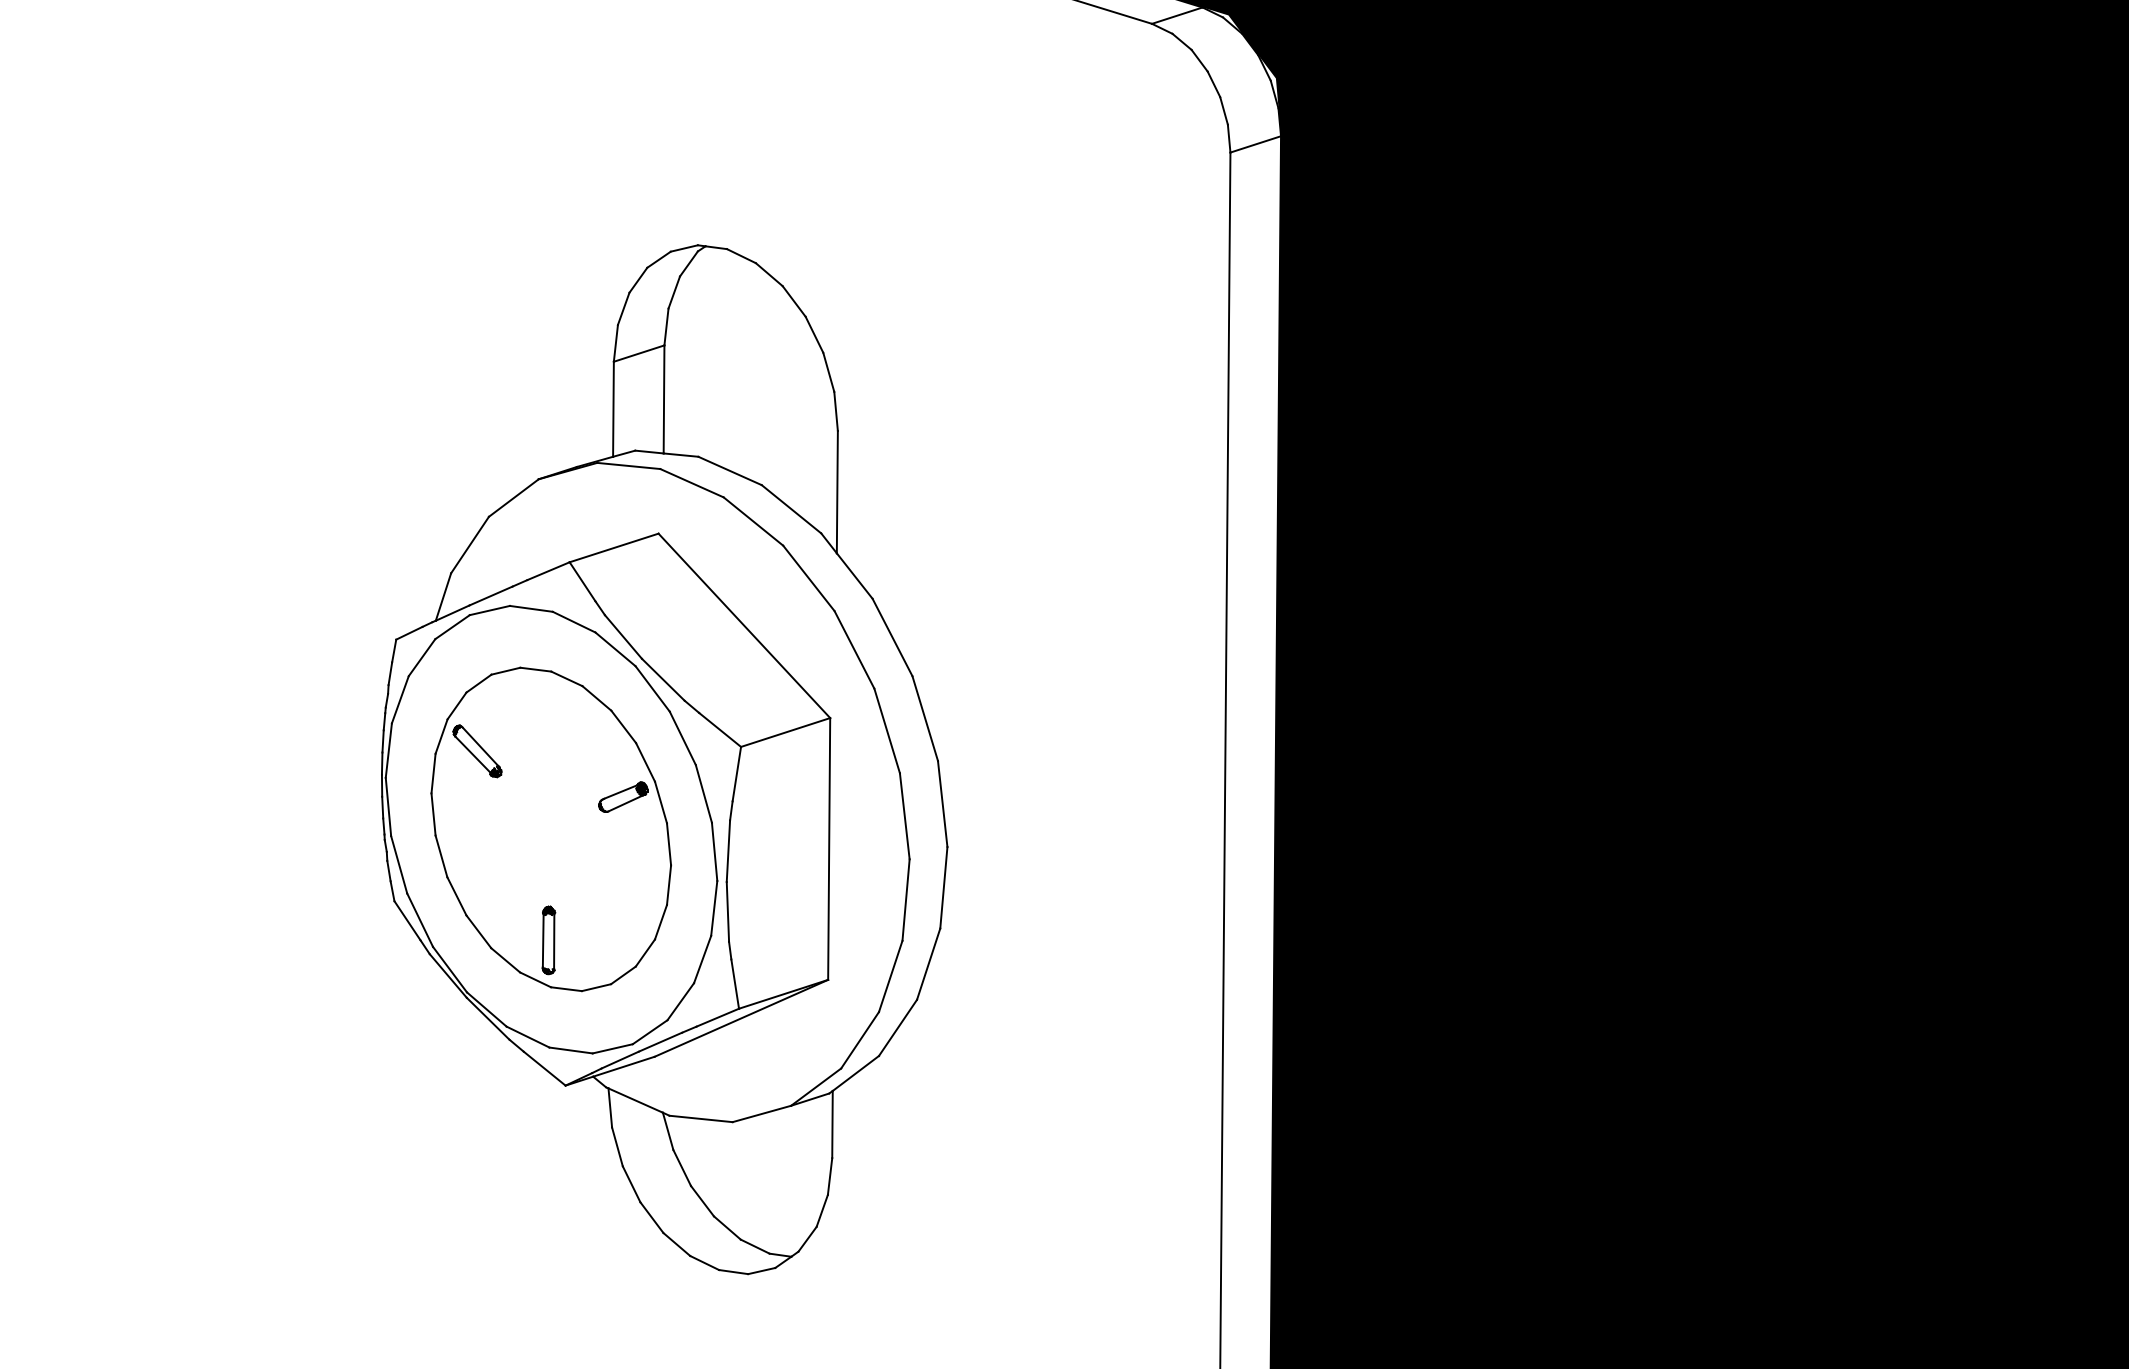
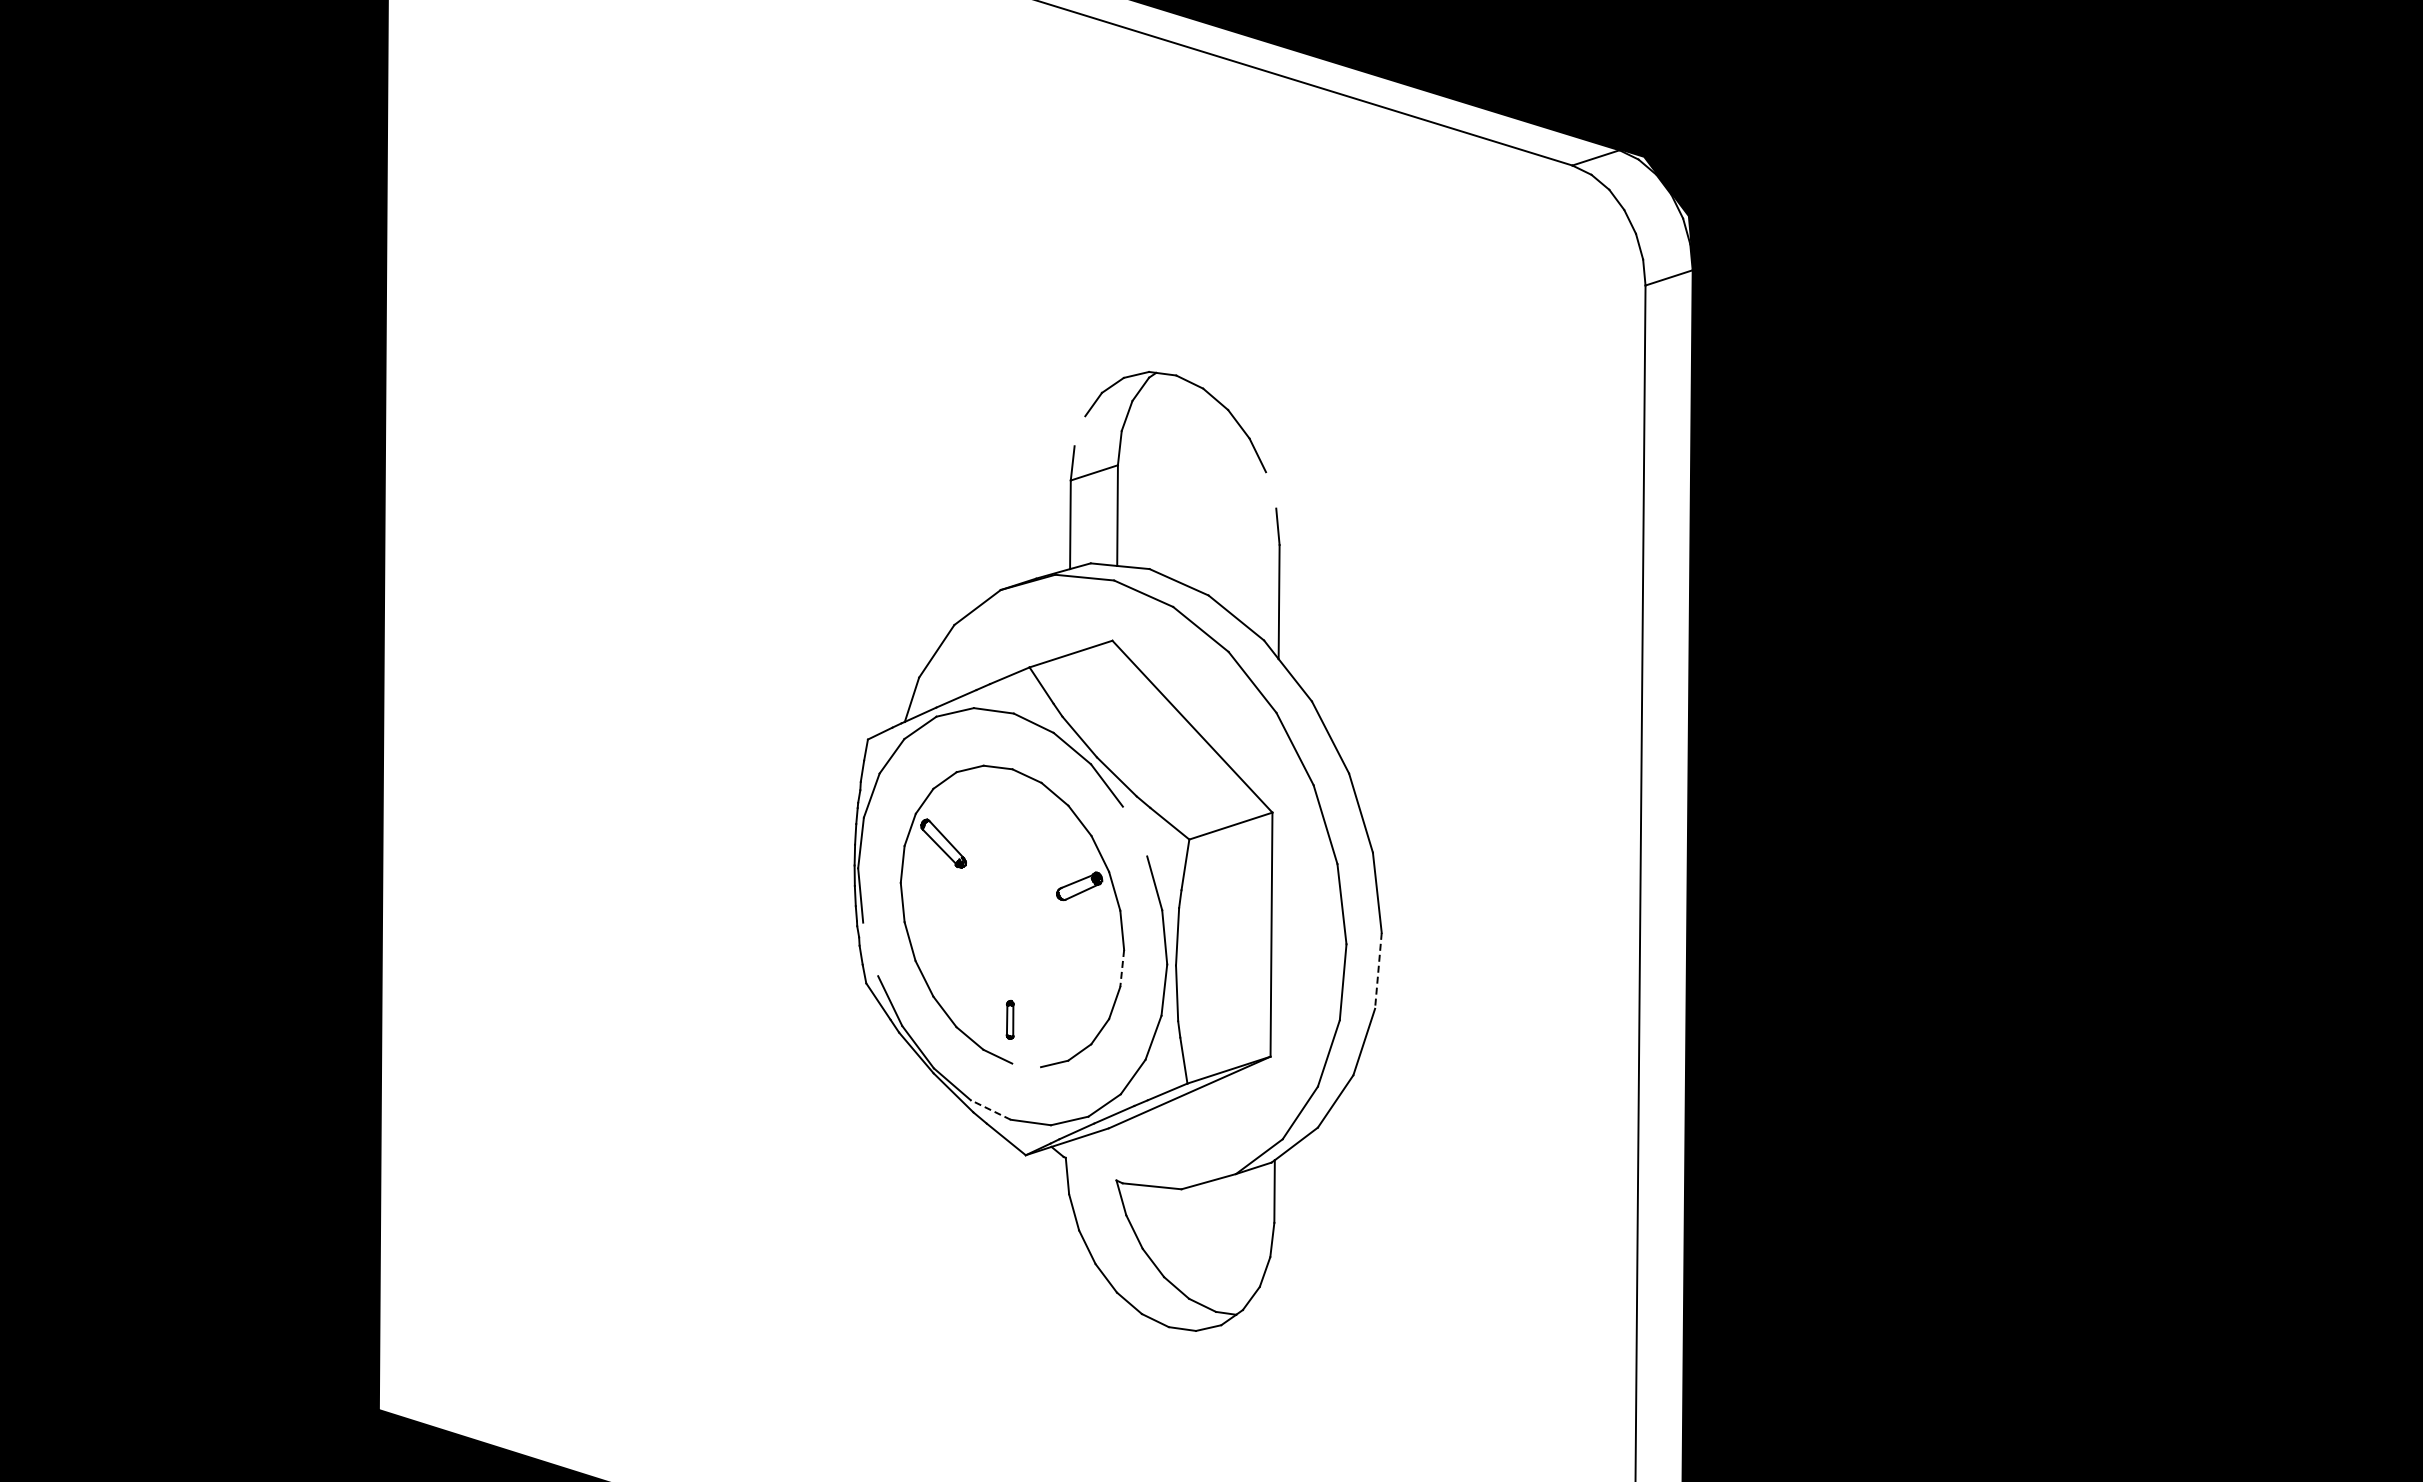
line: (623, 309) -> (1079, 431), removed
line: (829, 372) -> (1271, 490), removed
line: (682, 738) -> (1134, 831), removed
line: (398, 864) -> (870, 949), removed
line: (669, 885) -> (1122, 968), solid -> dashed
line: (943, 888) -> (1378, 971), solid -> dashed
part: (549, 939) -> (1010, 1019), size x0.6
line: (566, 989) -> (1026, 1065), removed
line: (527, 1036) -> (990, 1109), solid -> dashed
line: (635, 1099) -> (1090, 1168), removed

